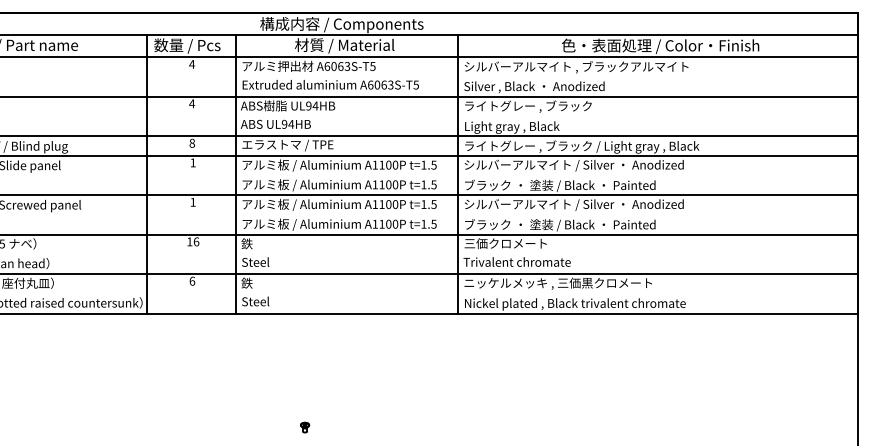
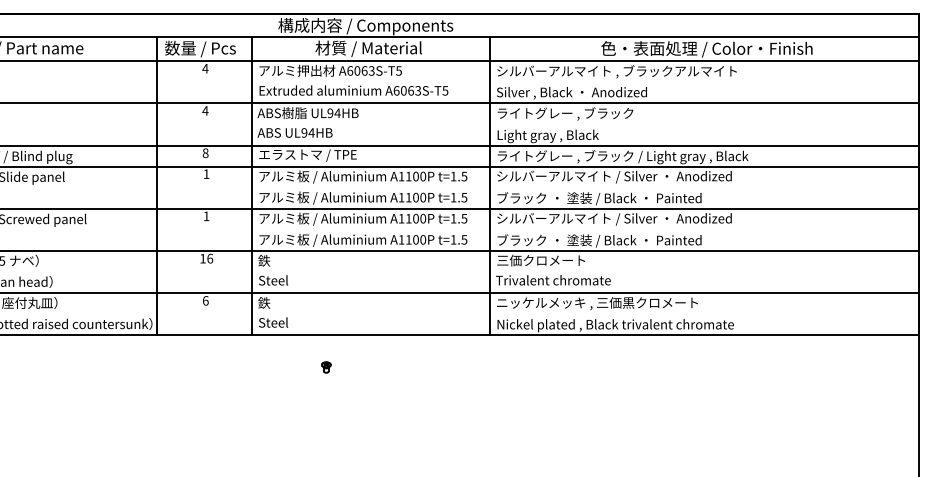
part: (305, 427) -> (326, 367), moved

